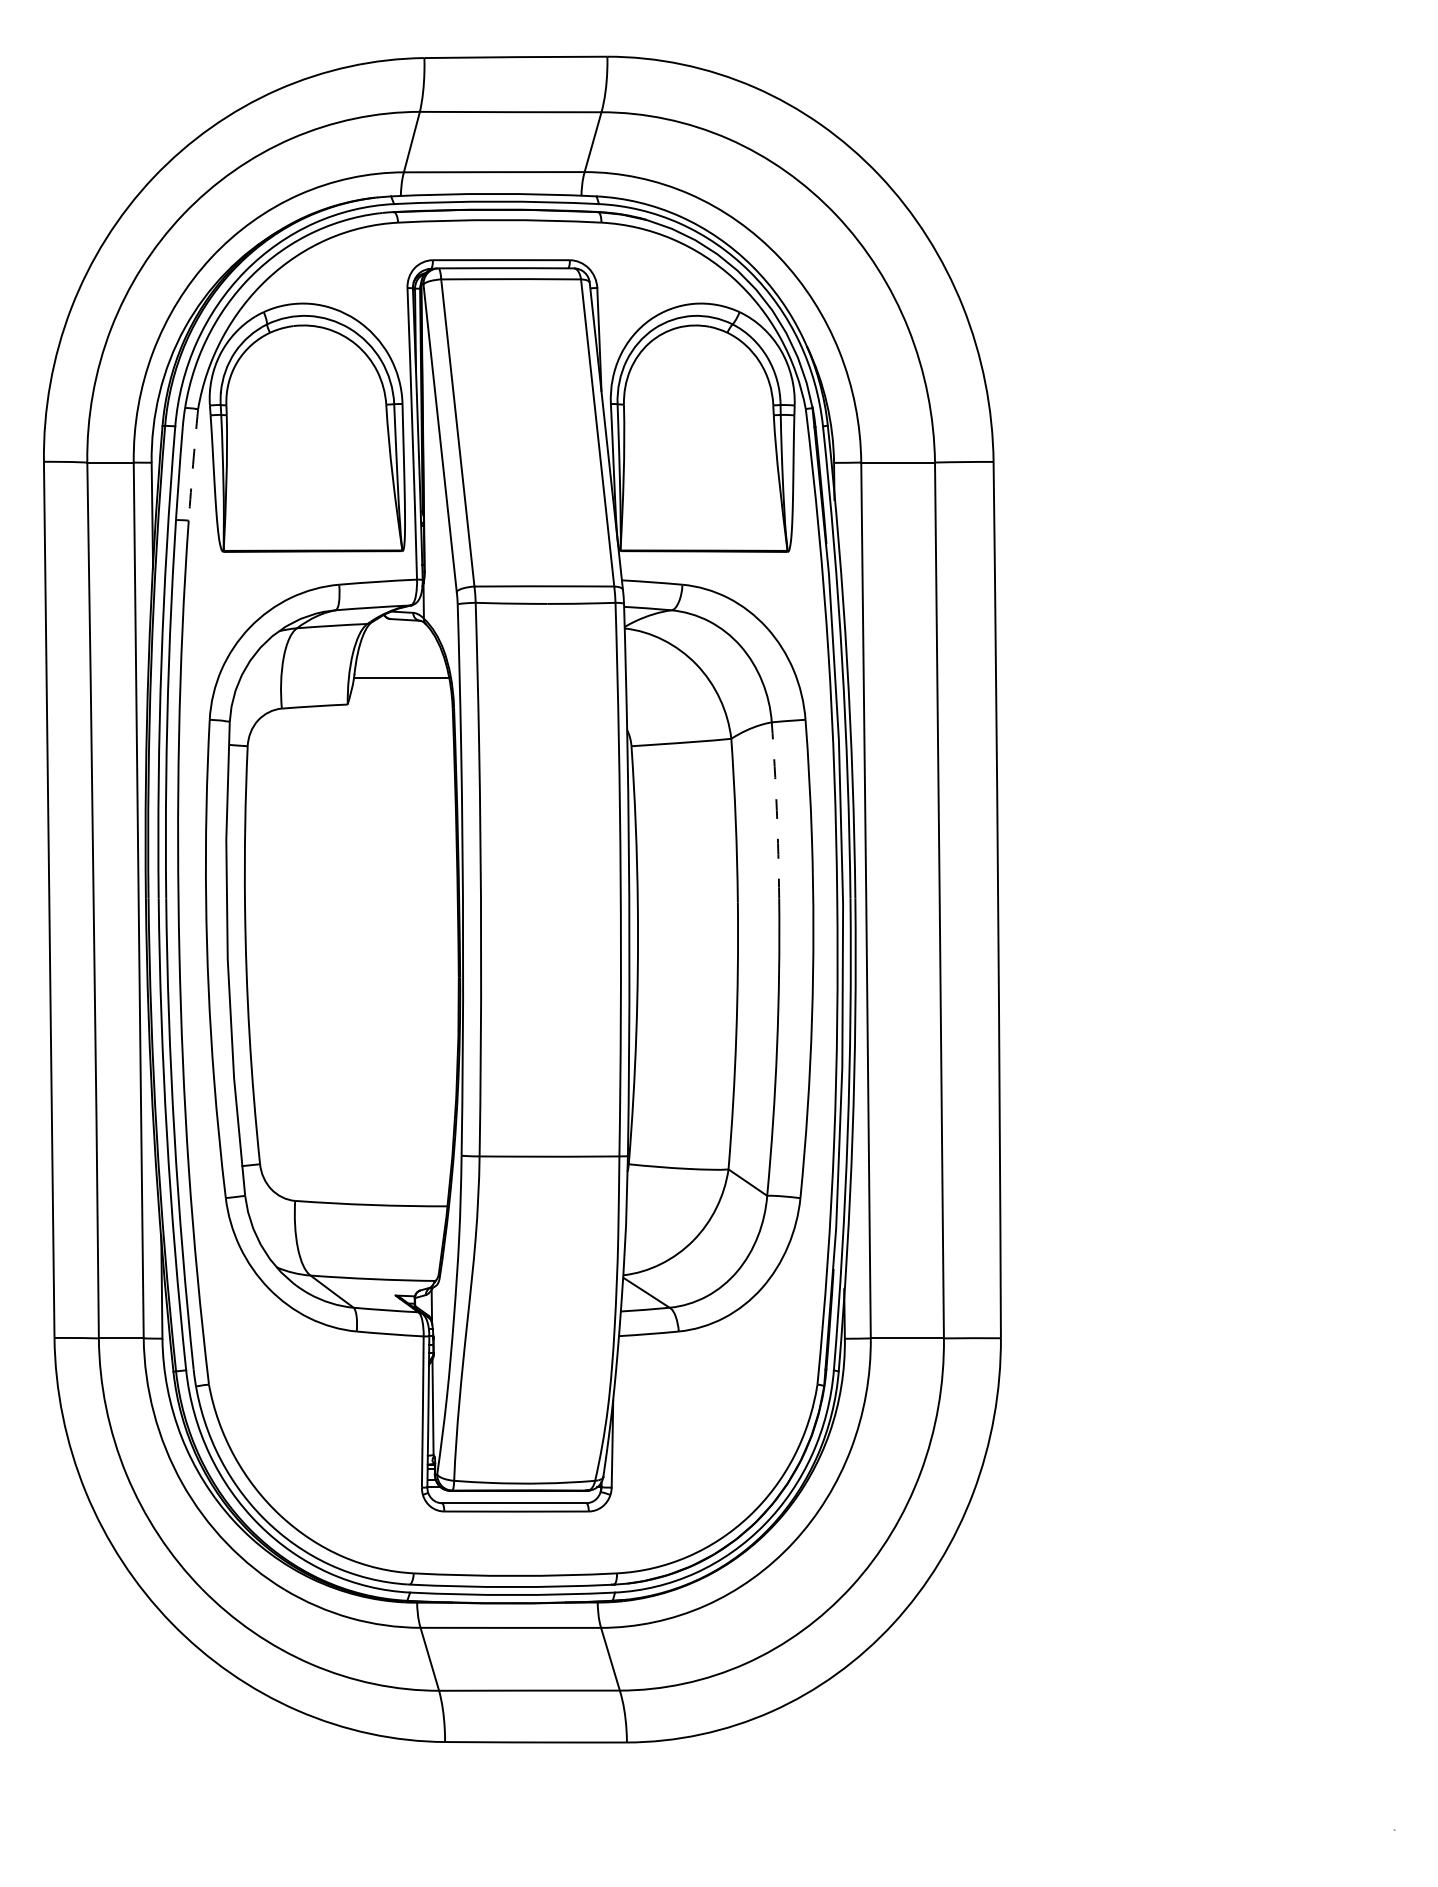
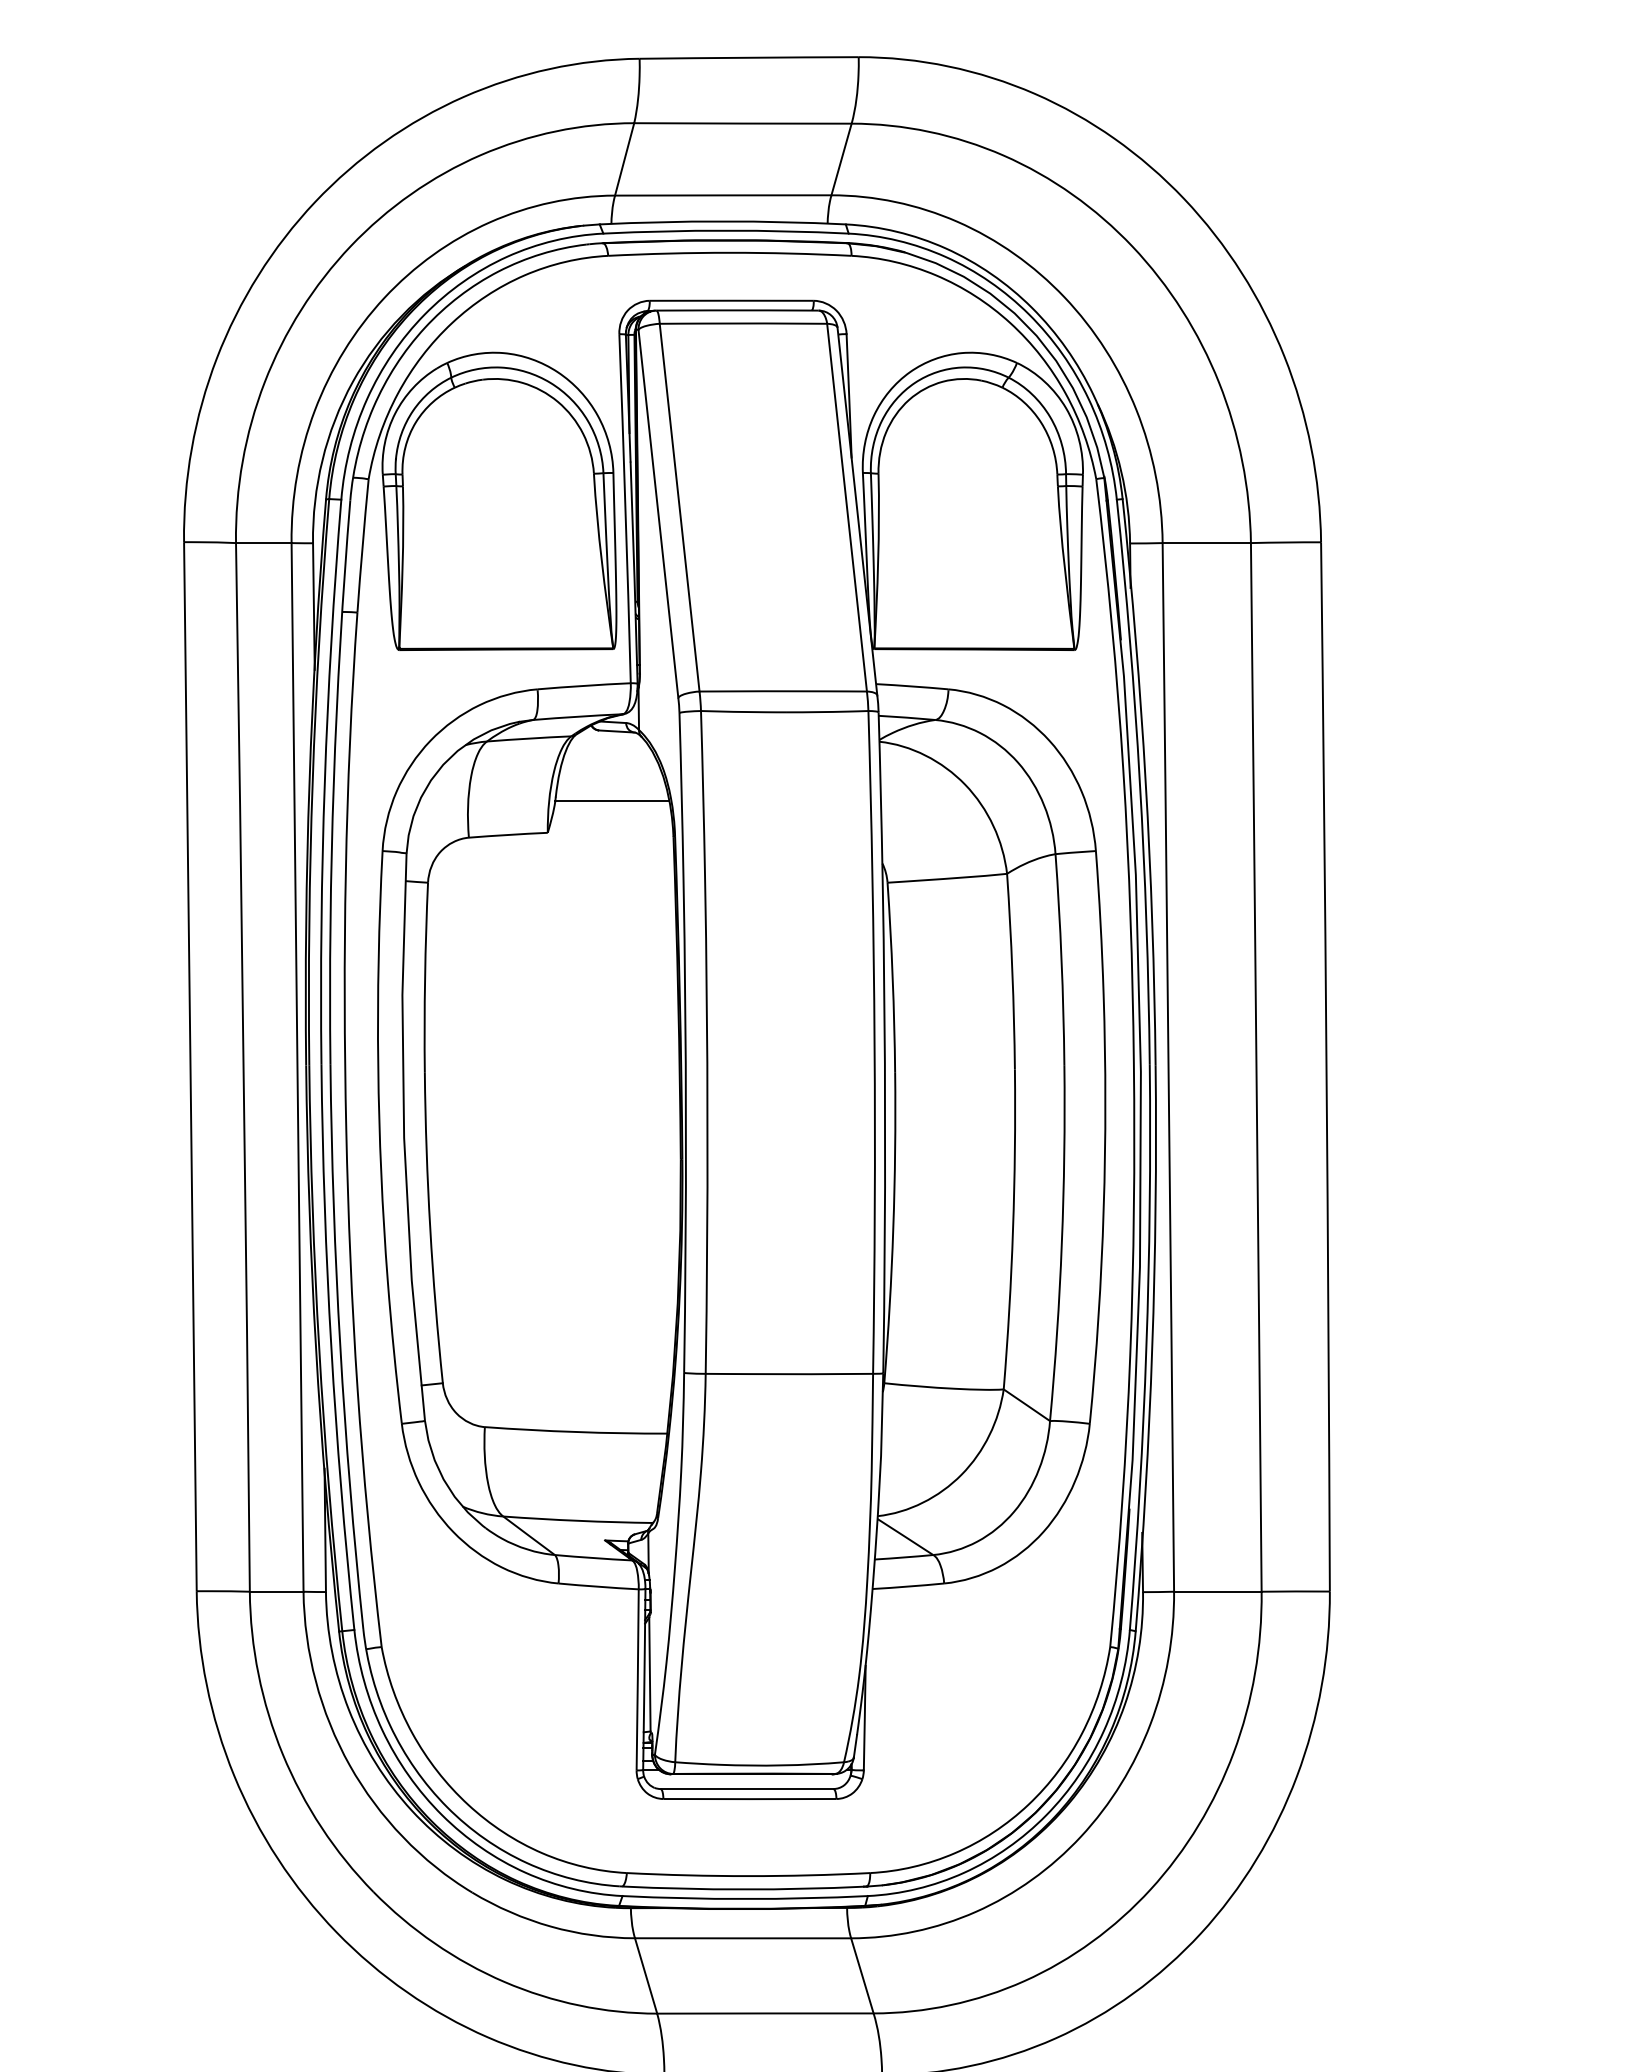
arc: (193, 464) -> (363, 545), dashed -> solid
arc: (776, 810) -> (1061, 959), dashed -> solid

